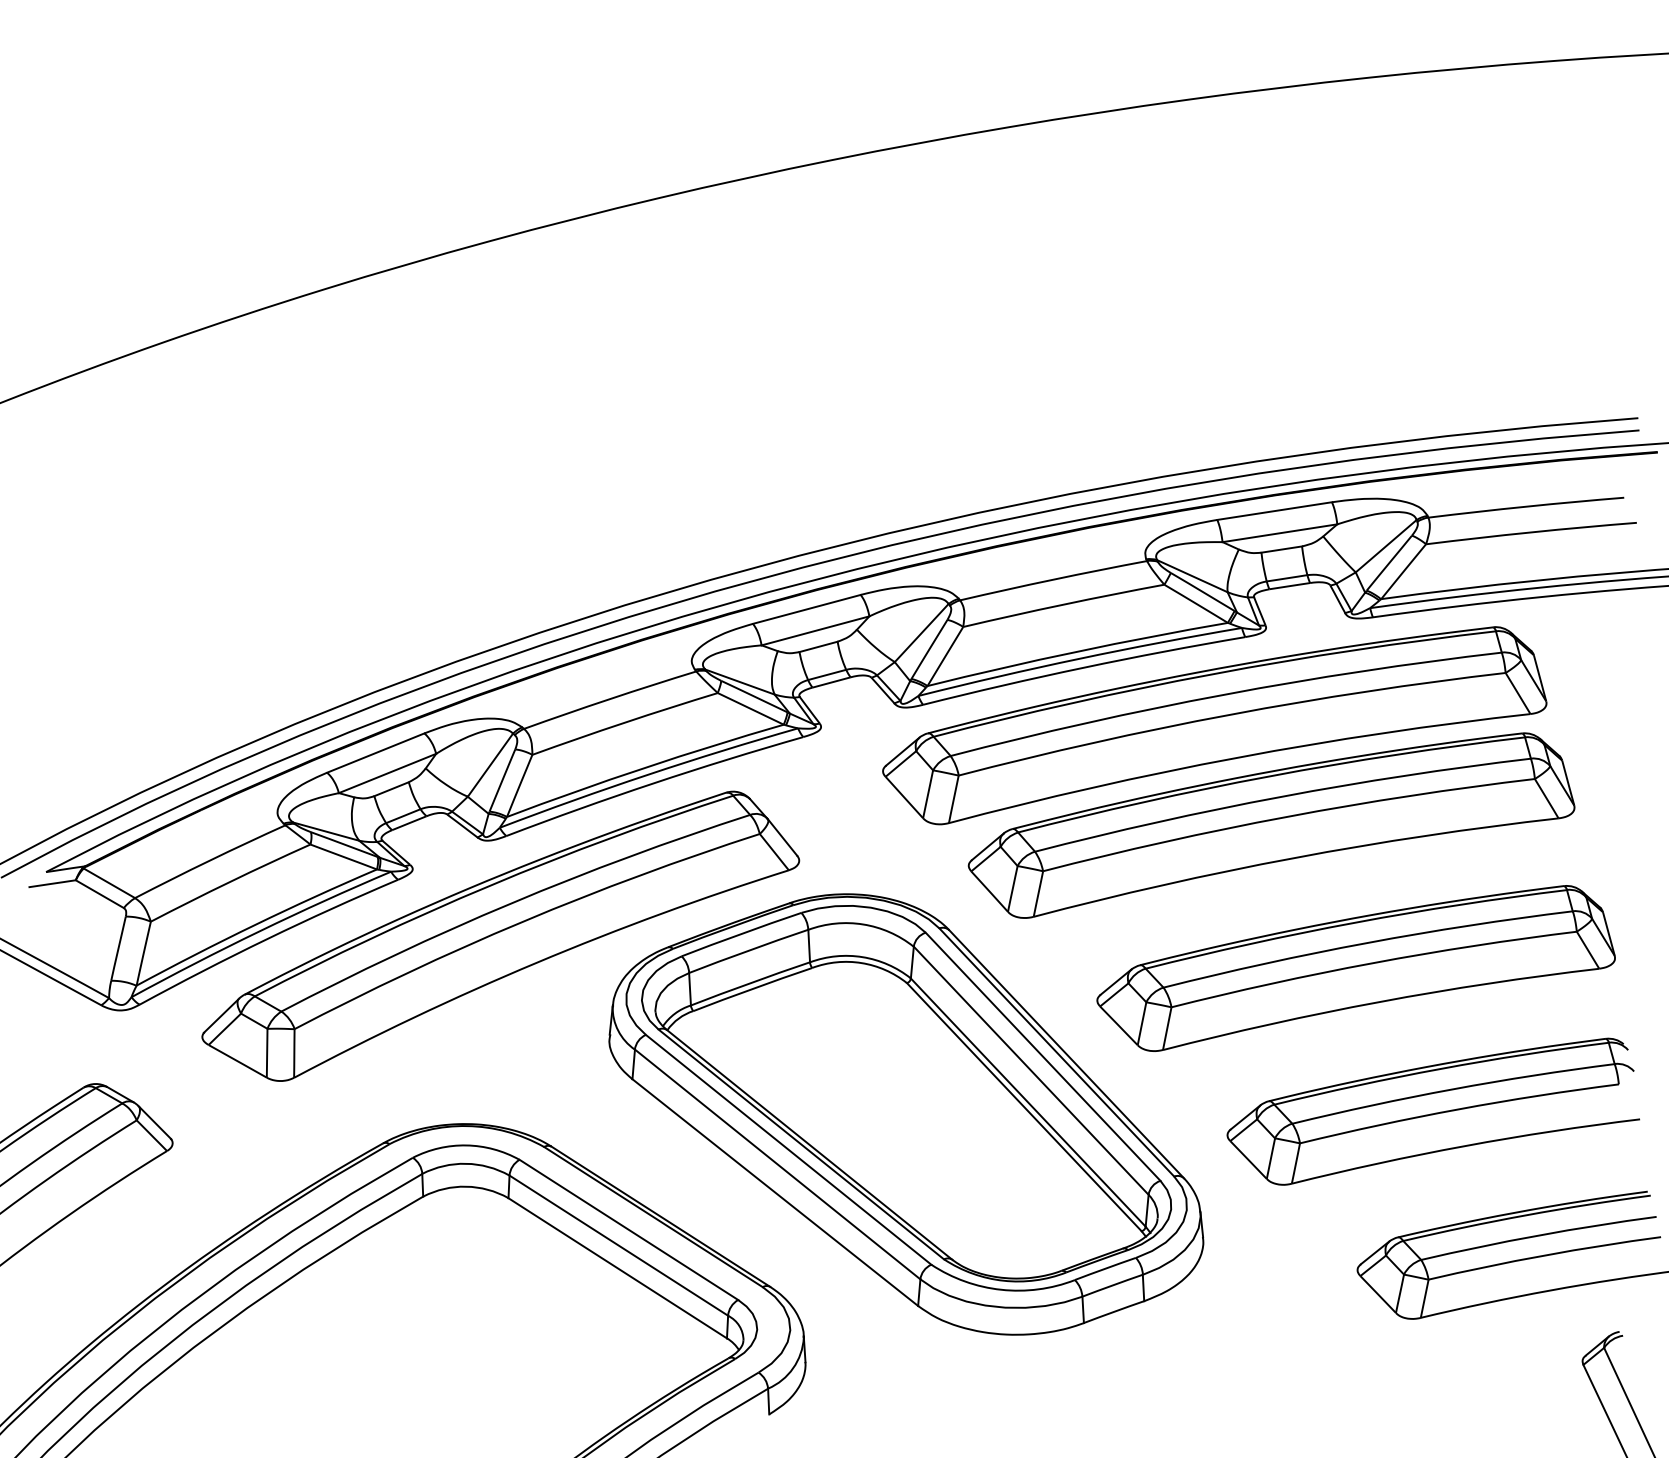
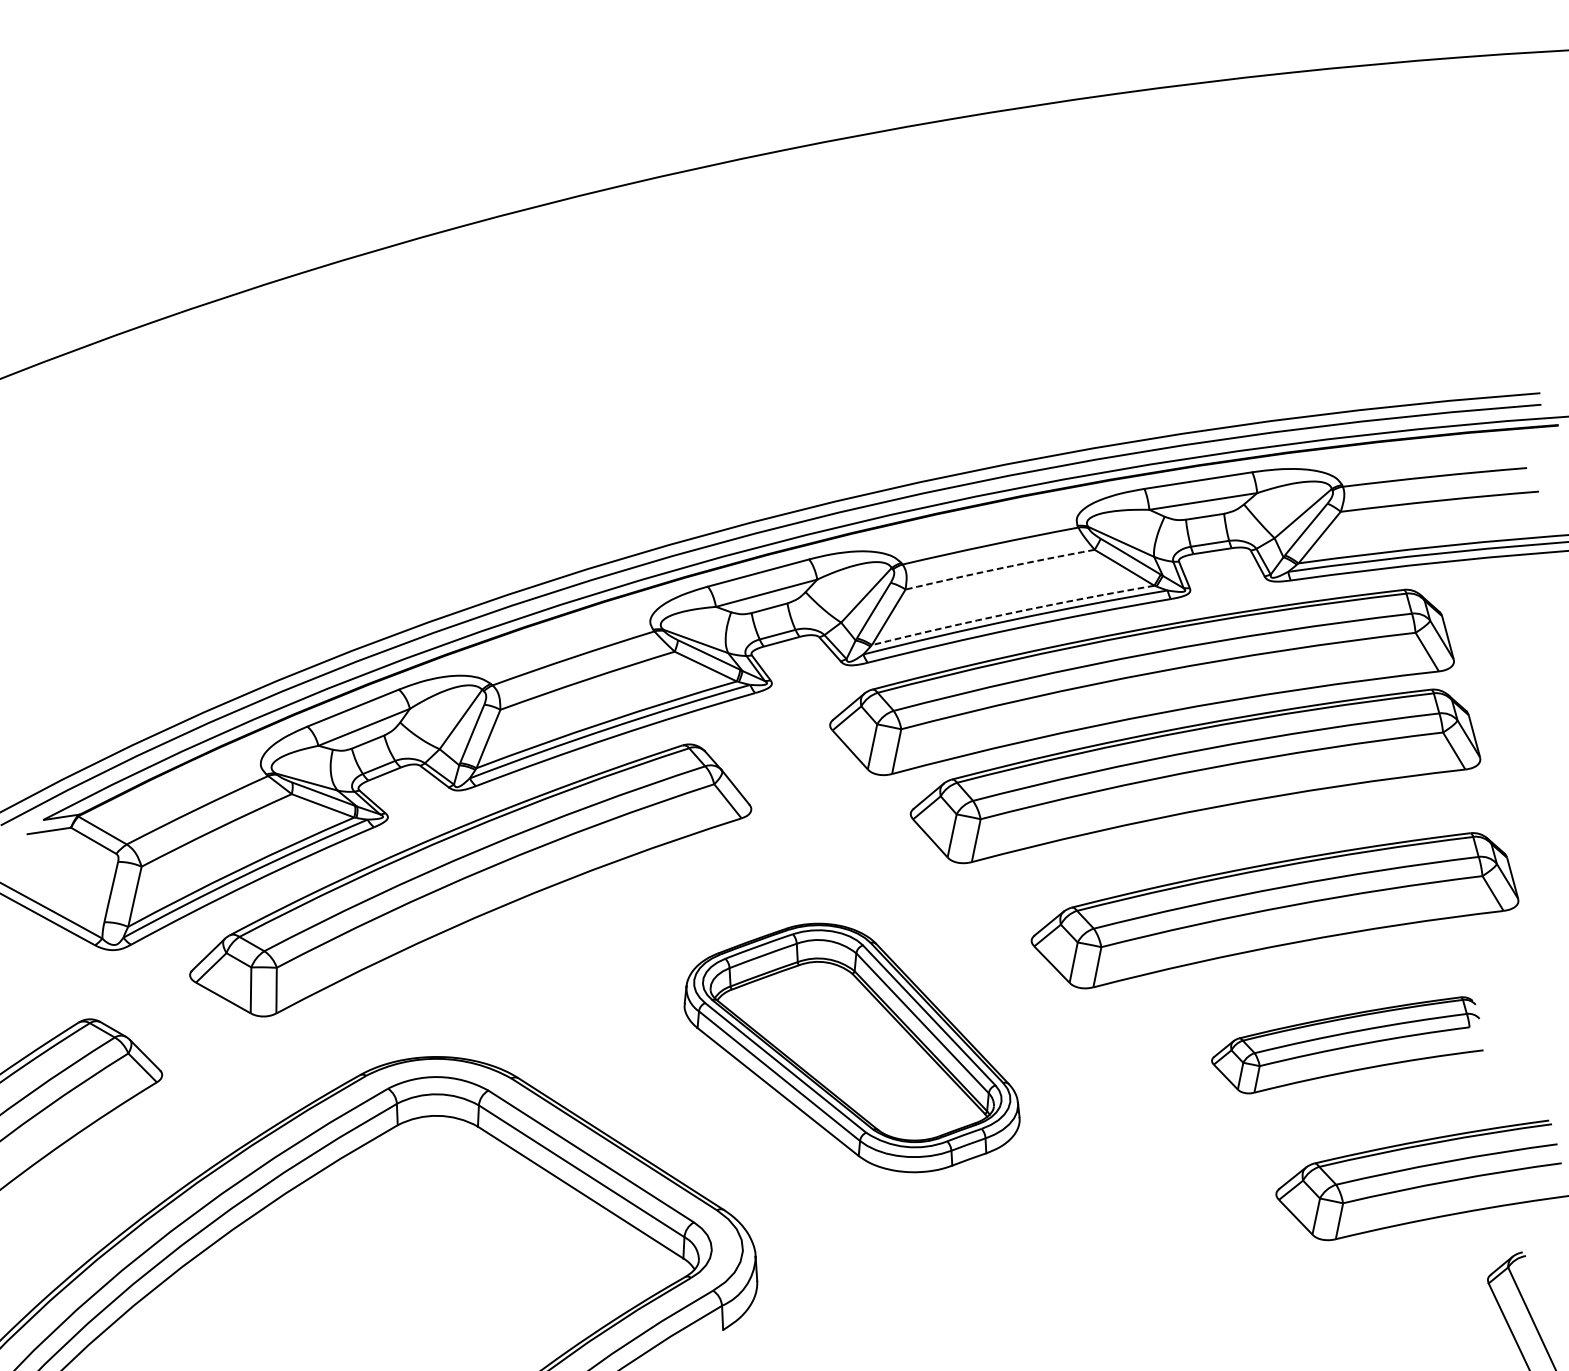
arc: (1063, 604) -> (999, 568), solid -> dashed
arc: (1077, 651) -> (1012, 612), solid -> dashed
part: (1432, 1111) -> (1346, 1045), size x0.7
part: (906, 1114) -> (852, 1047), size x0.6

